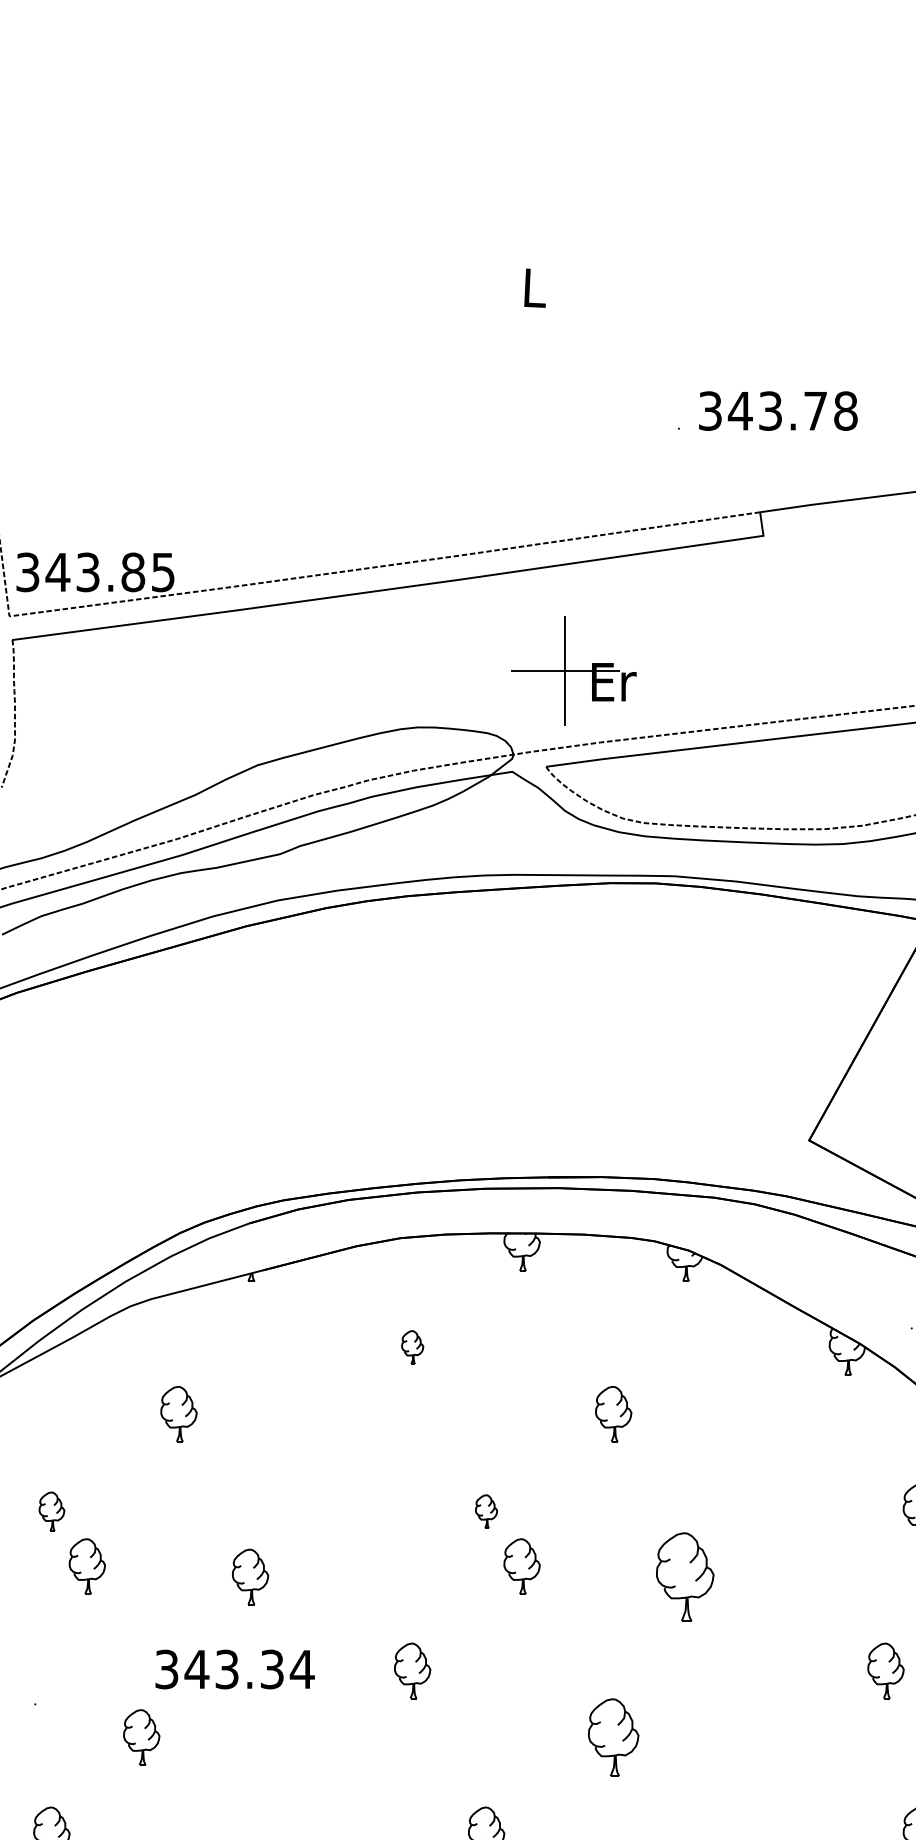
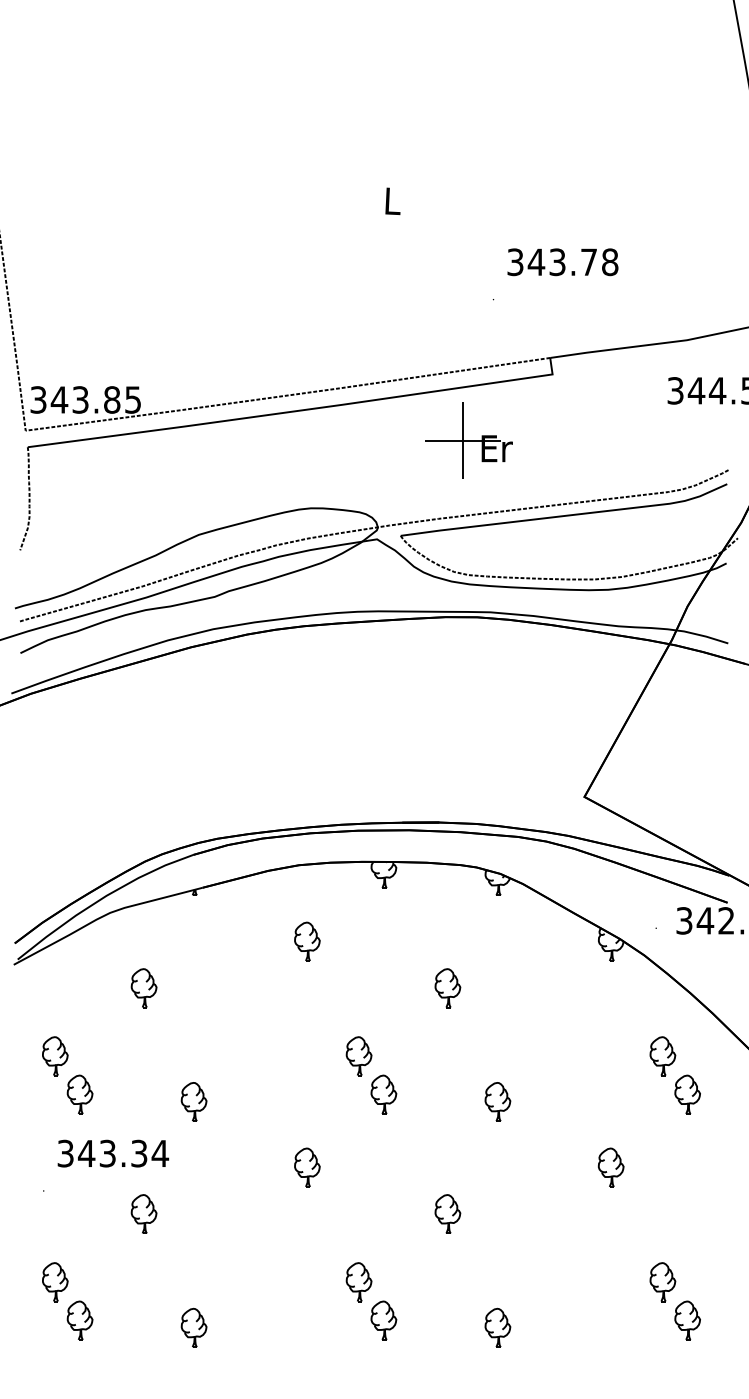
text: (777, 411) -> (562, 262), moved
part: (573, 670) -> (468, 440), moved
part: (412, 1347) -> (307, 941), size x1.67
part: (52, 1511) -> (55, 1056), size x1.43
part: (485, 1511) -> (358, 1056), size x1.67
part: (684, 1576) -> (497, 1101), size x0.62
text: (235, 1669) -> (113, 1153), moved
part: (884, 1670) -> (610, 1167), moved
part: (140, 1736) -> (143, 1213), moved
part: (613, 1736) -> (447, 1213), size x0.71

